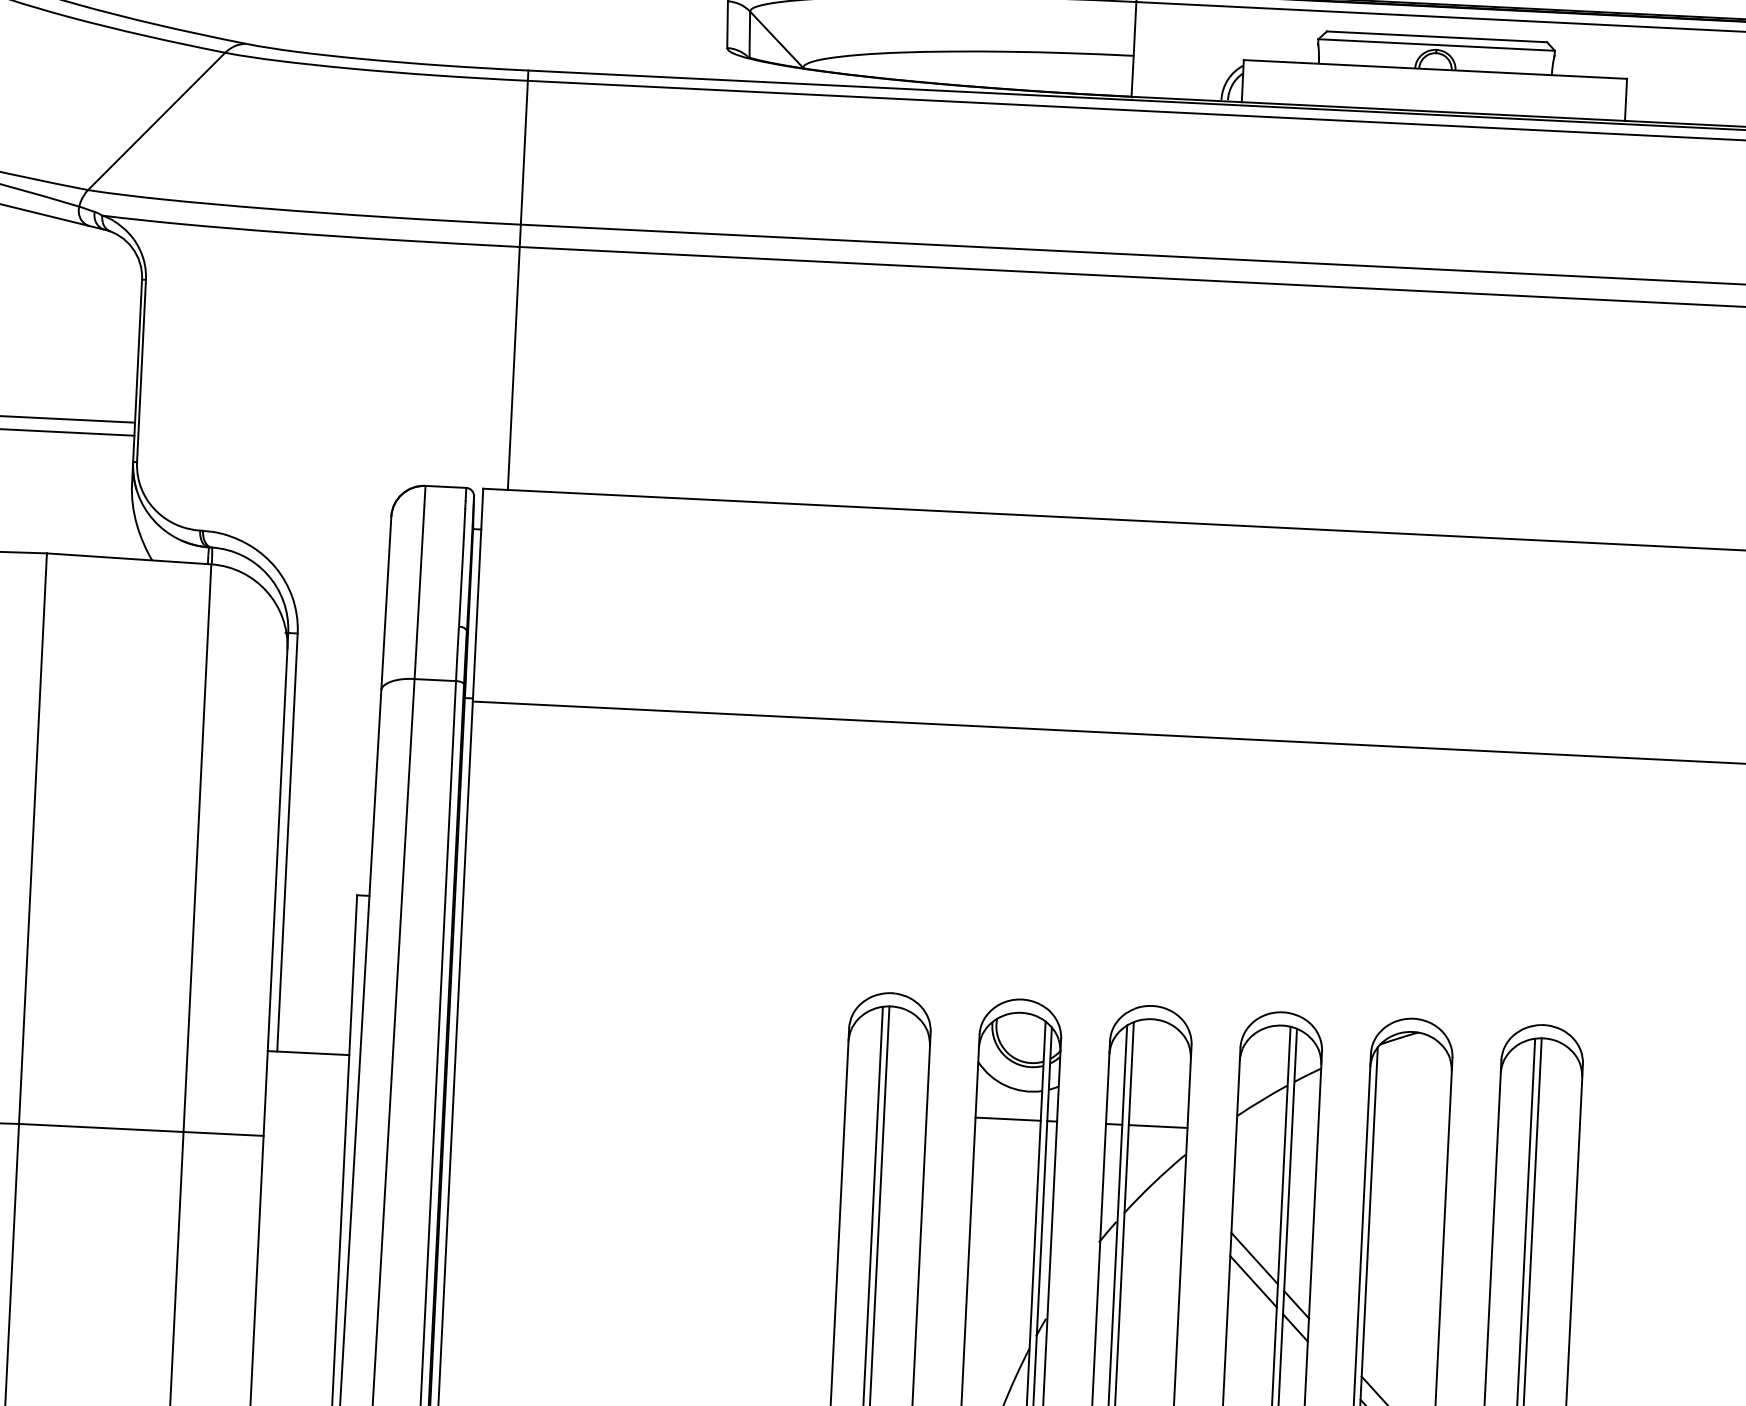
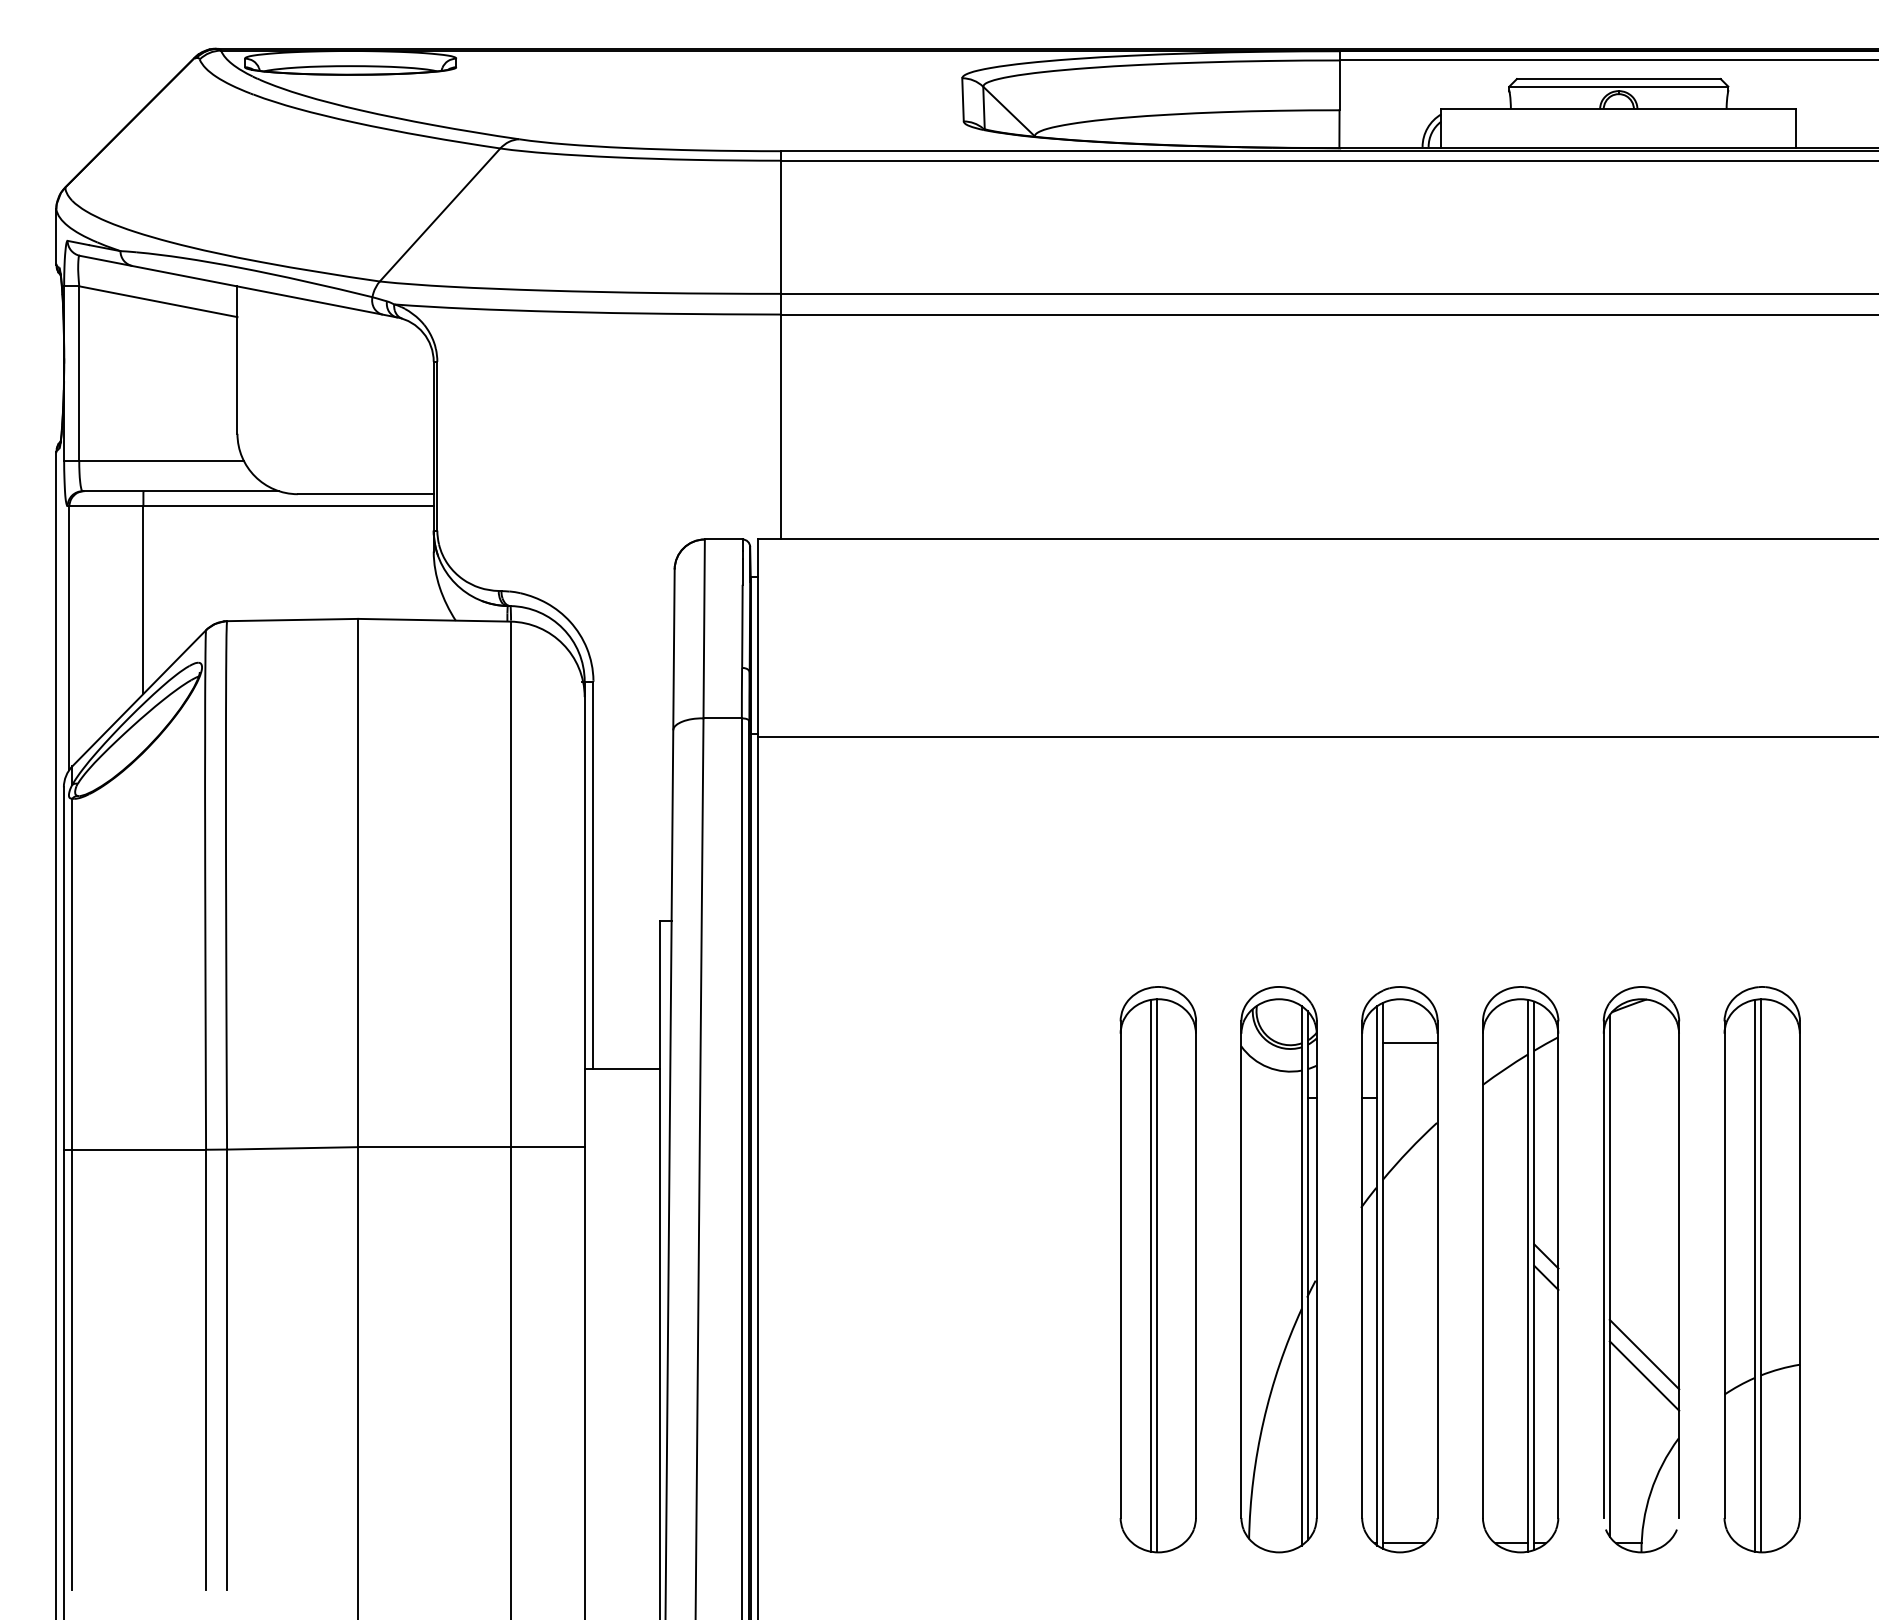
line: (1008, 1119) -> (1271, 1098), removed
line: (1158, 1126) -> (1410, 1043), moved
line: (1254, 1258) -> (1505, 1215), removed
line: (1253, 1281) -> (1505, 1236), removed

